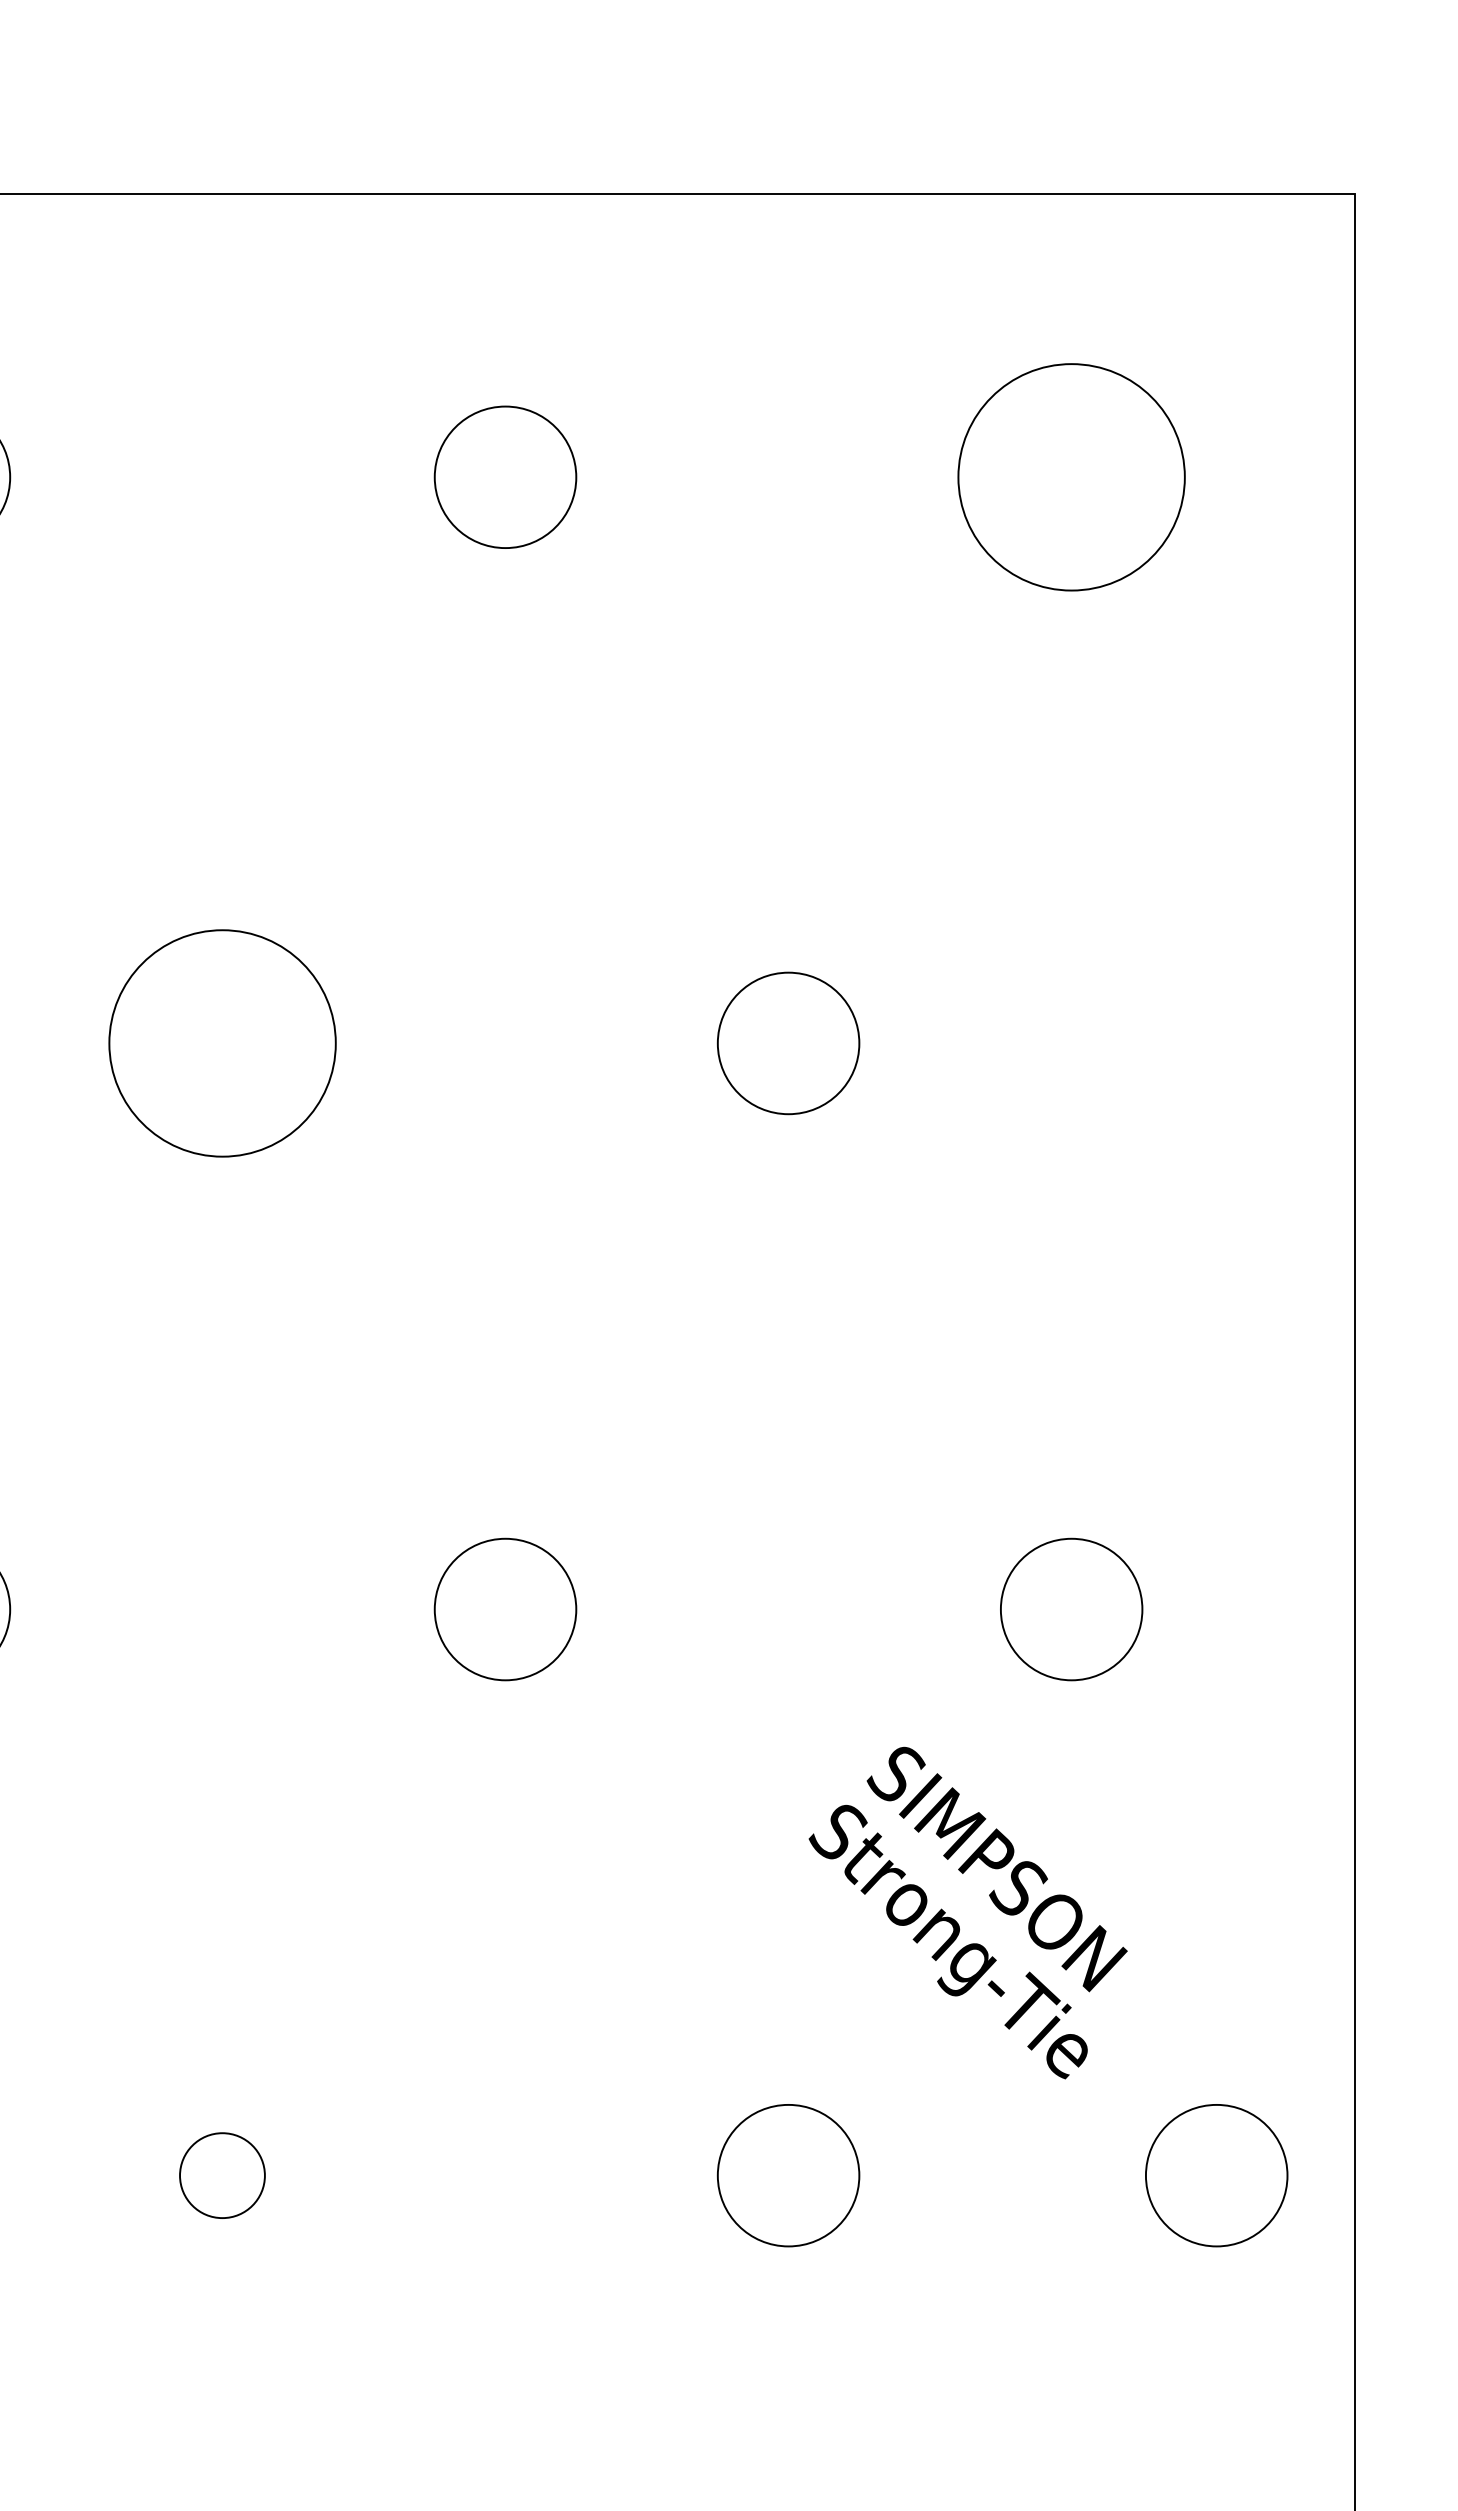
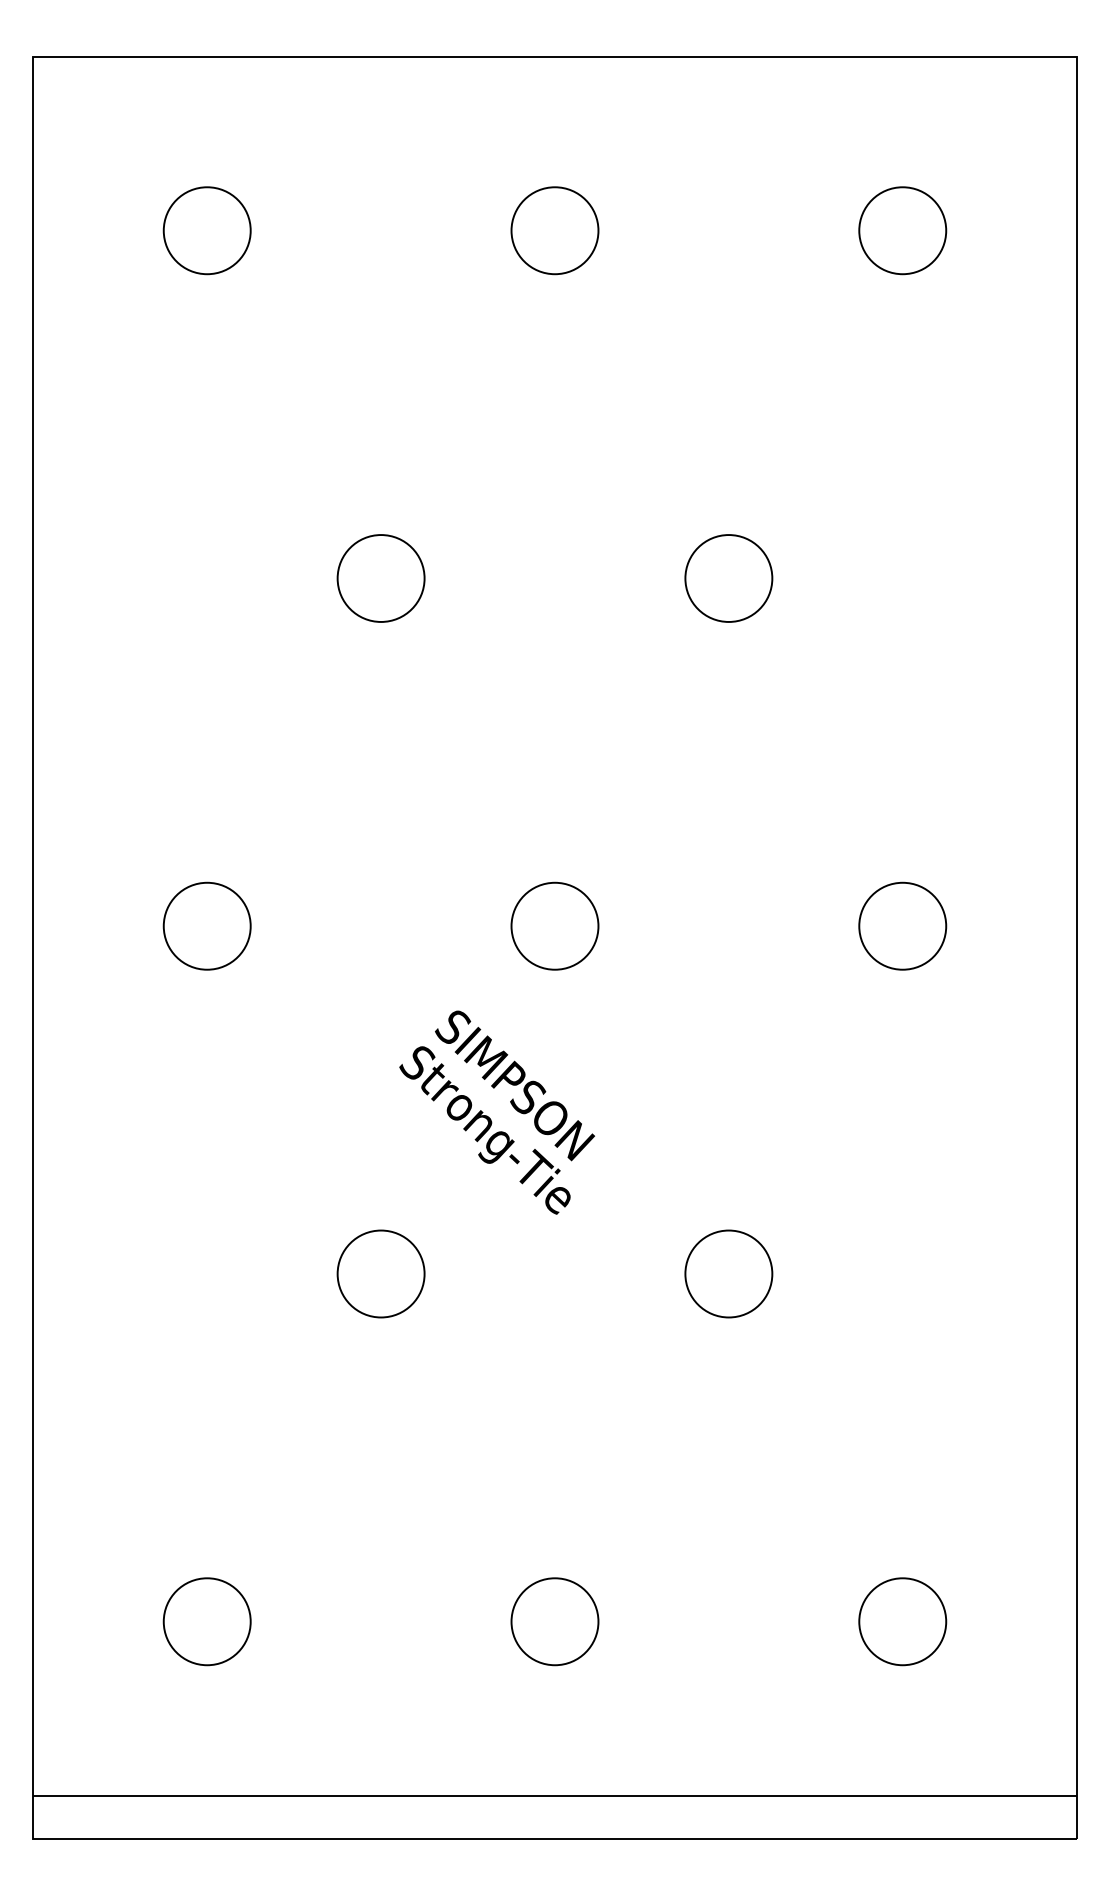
circle: (1071, 476) -> (902, 230), size x0.62
circle: (221, 1043) -> (380, 578), size x0.62
text: (967, 1912) -> (496, 1112), moved
circle: (221, 2174) -> (380, 1273), size x1.67
circle: (1216, 2174) -> (991, 1273), removed

